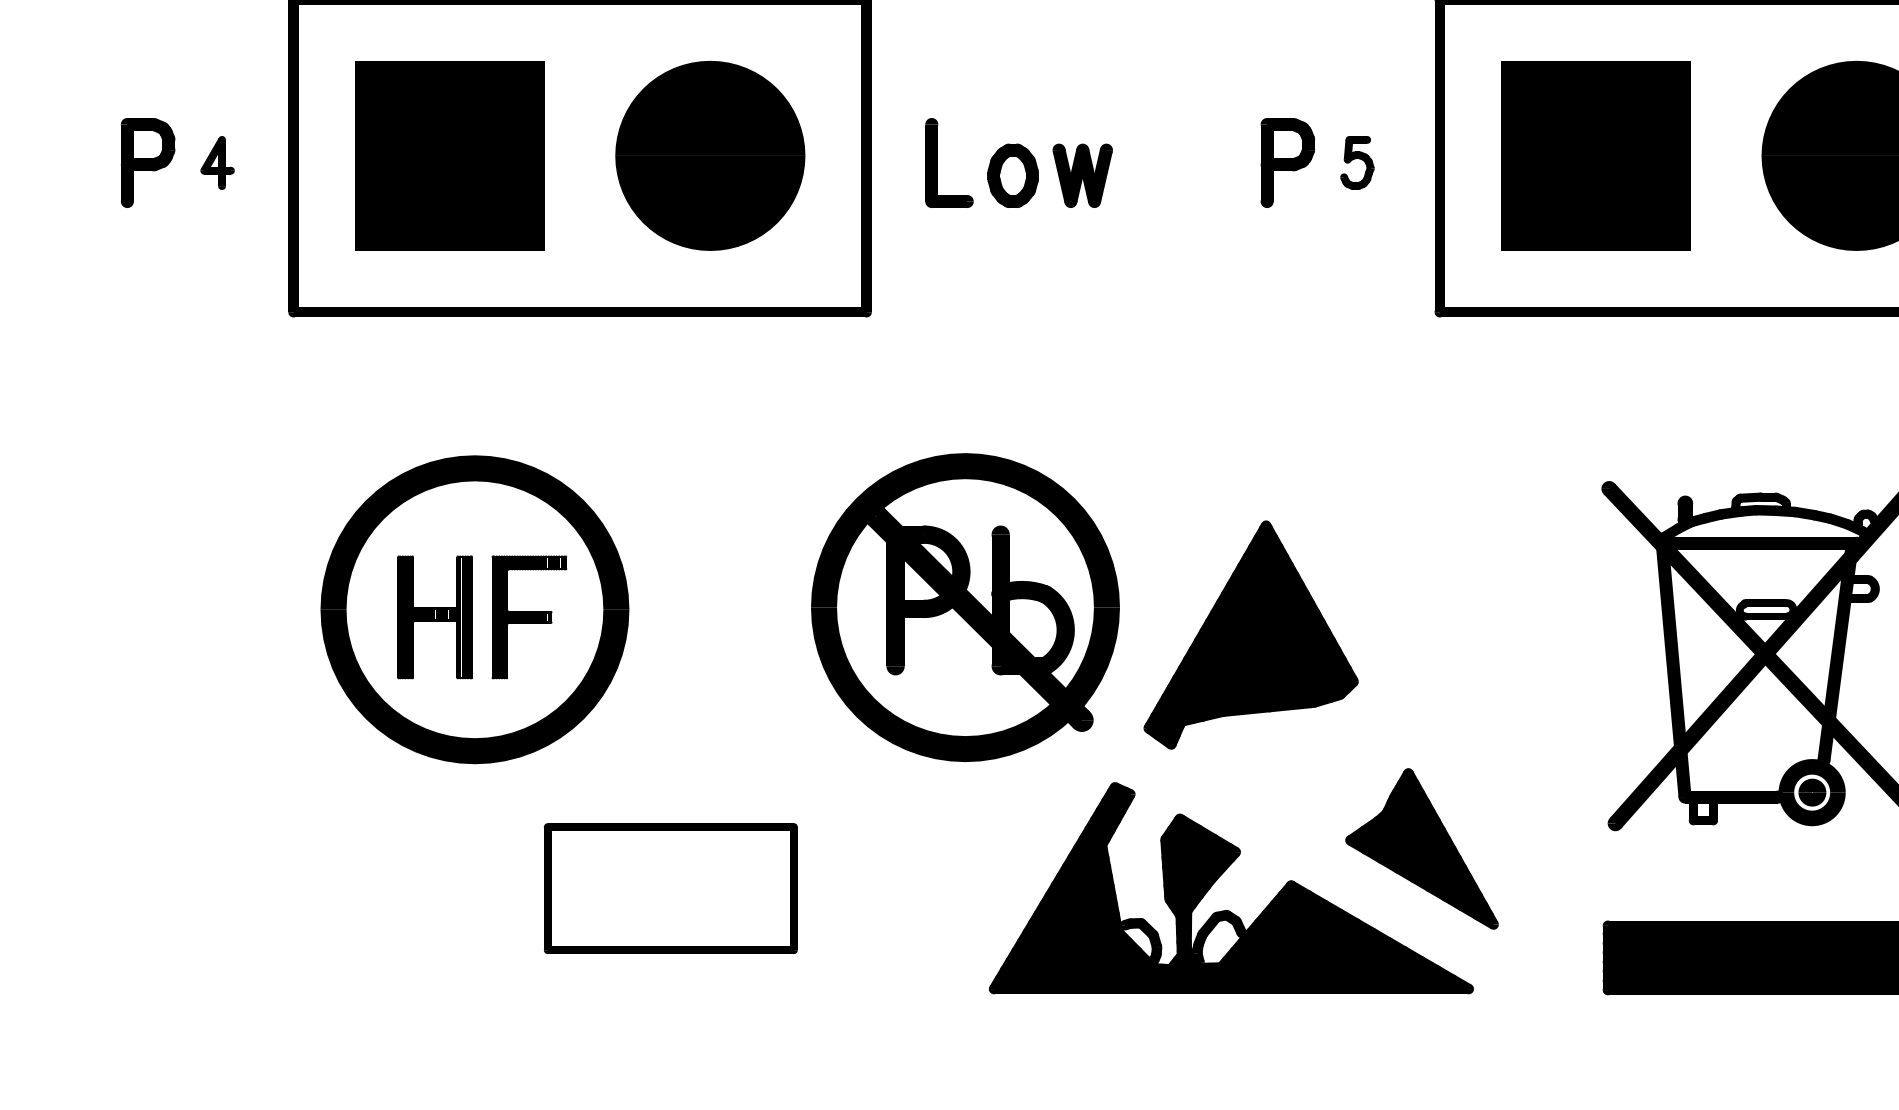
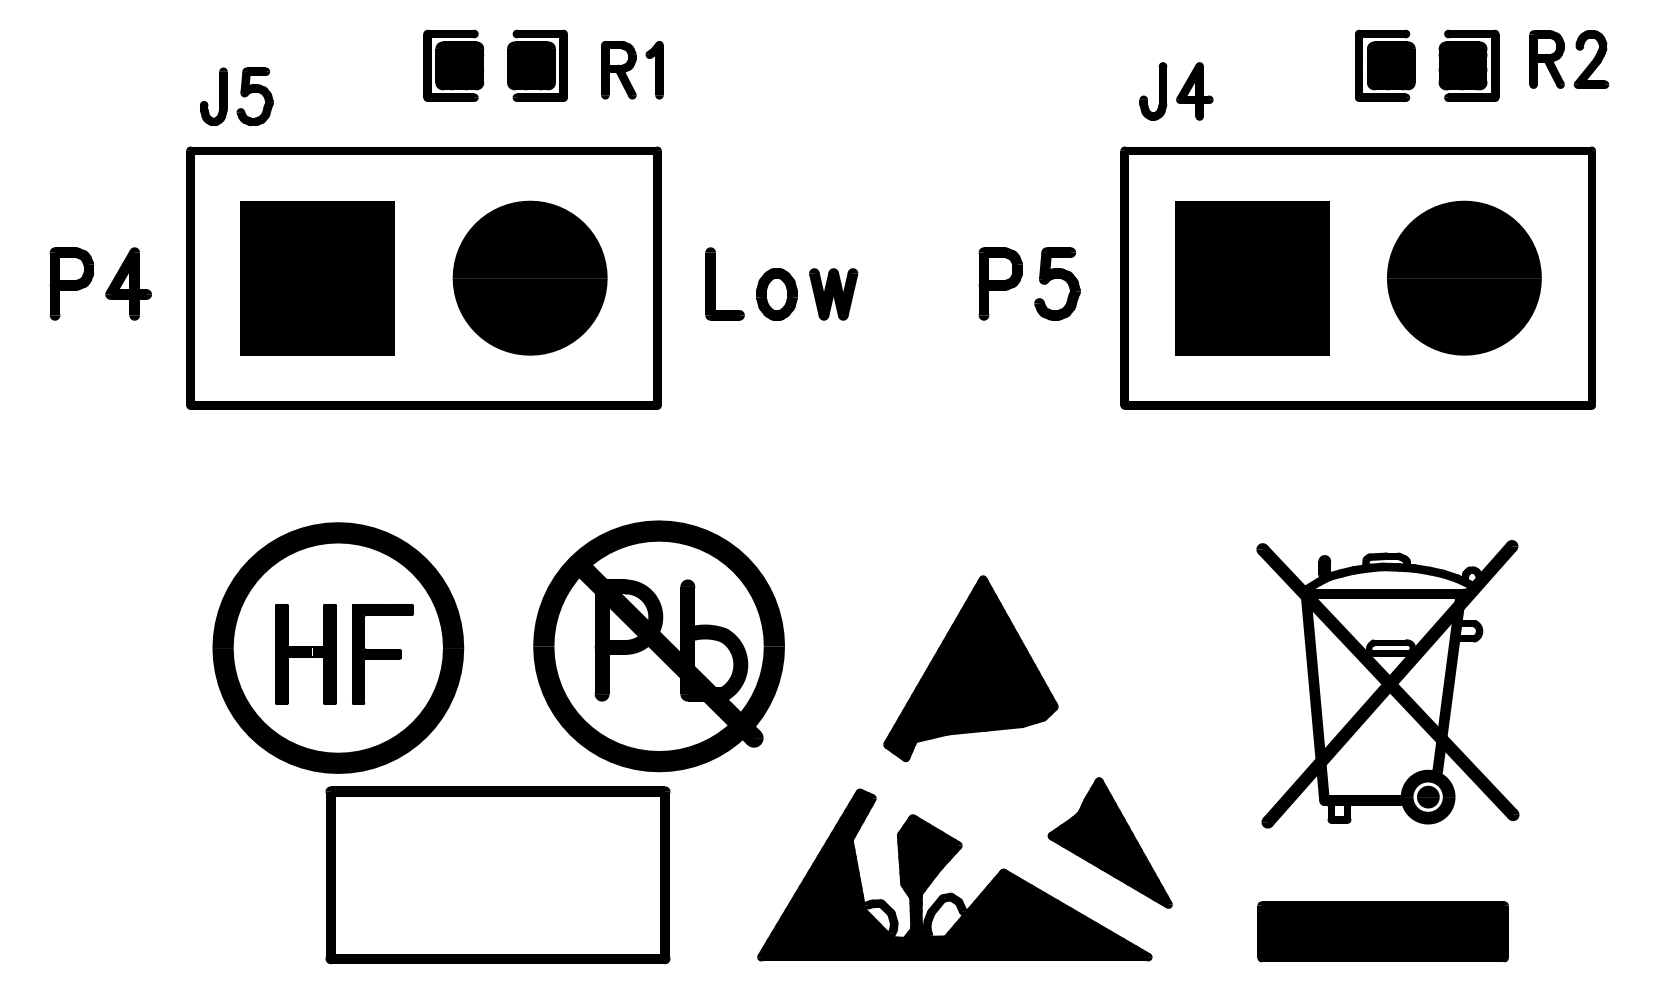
part: (217, 162) -> (128, 283), size x1.67
part: (1357, 162) -> (1057, 283), size x1.67
part: (964, 607) -> (658, 646), moved
part: (670, 888) -> (497, 875), size x1.67

